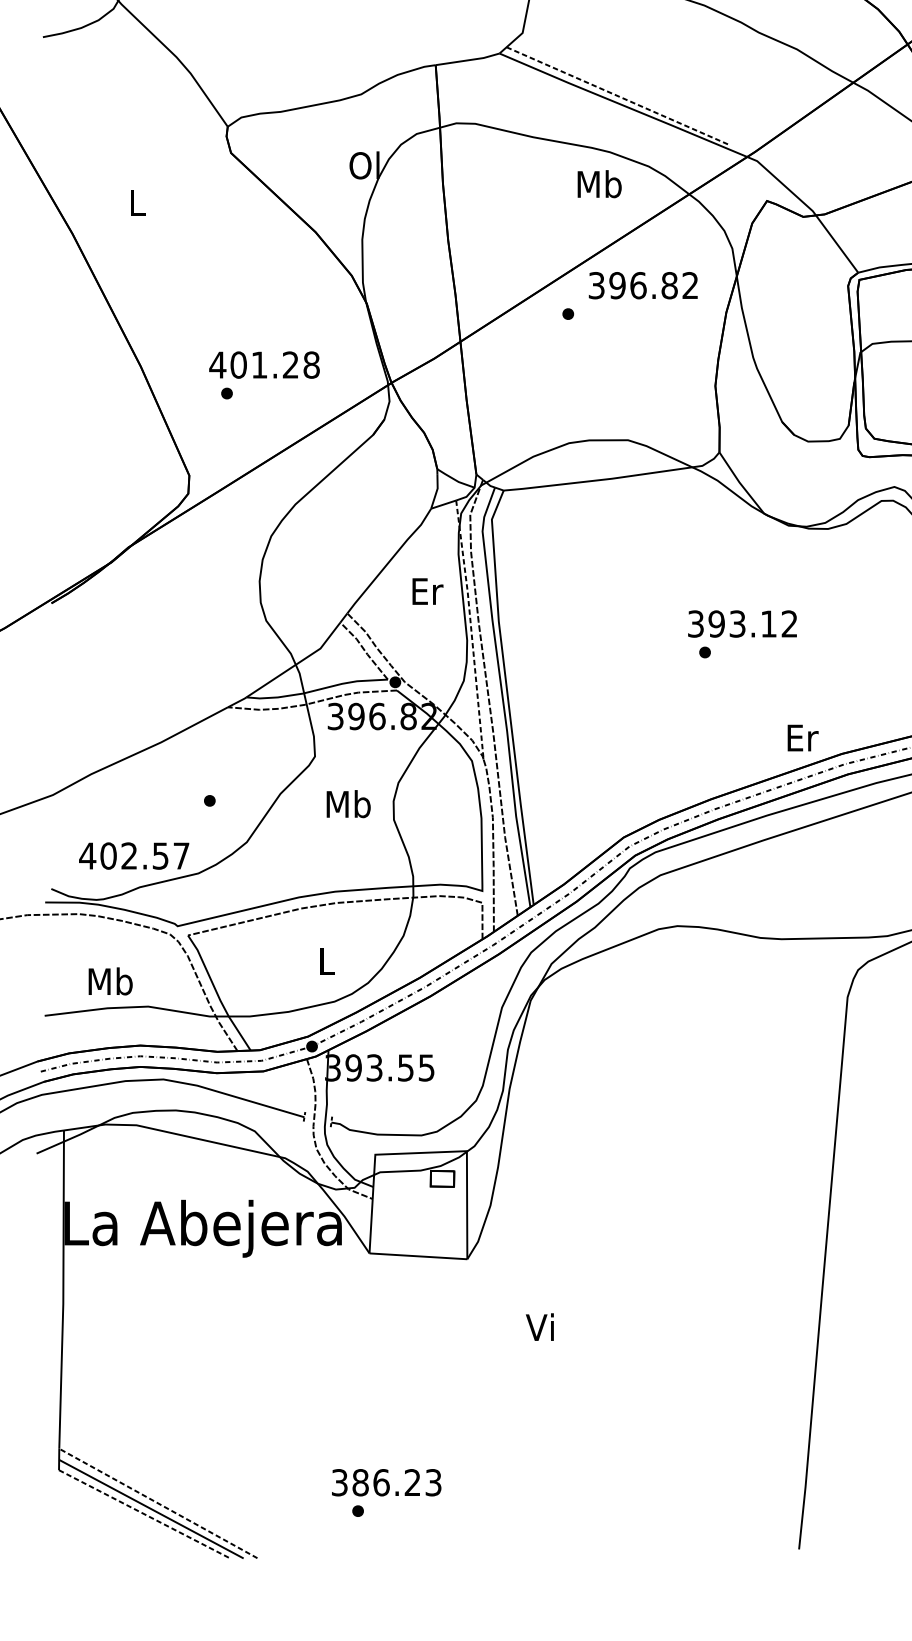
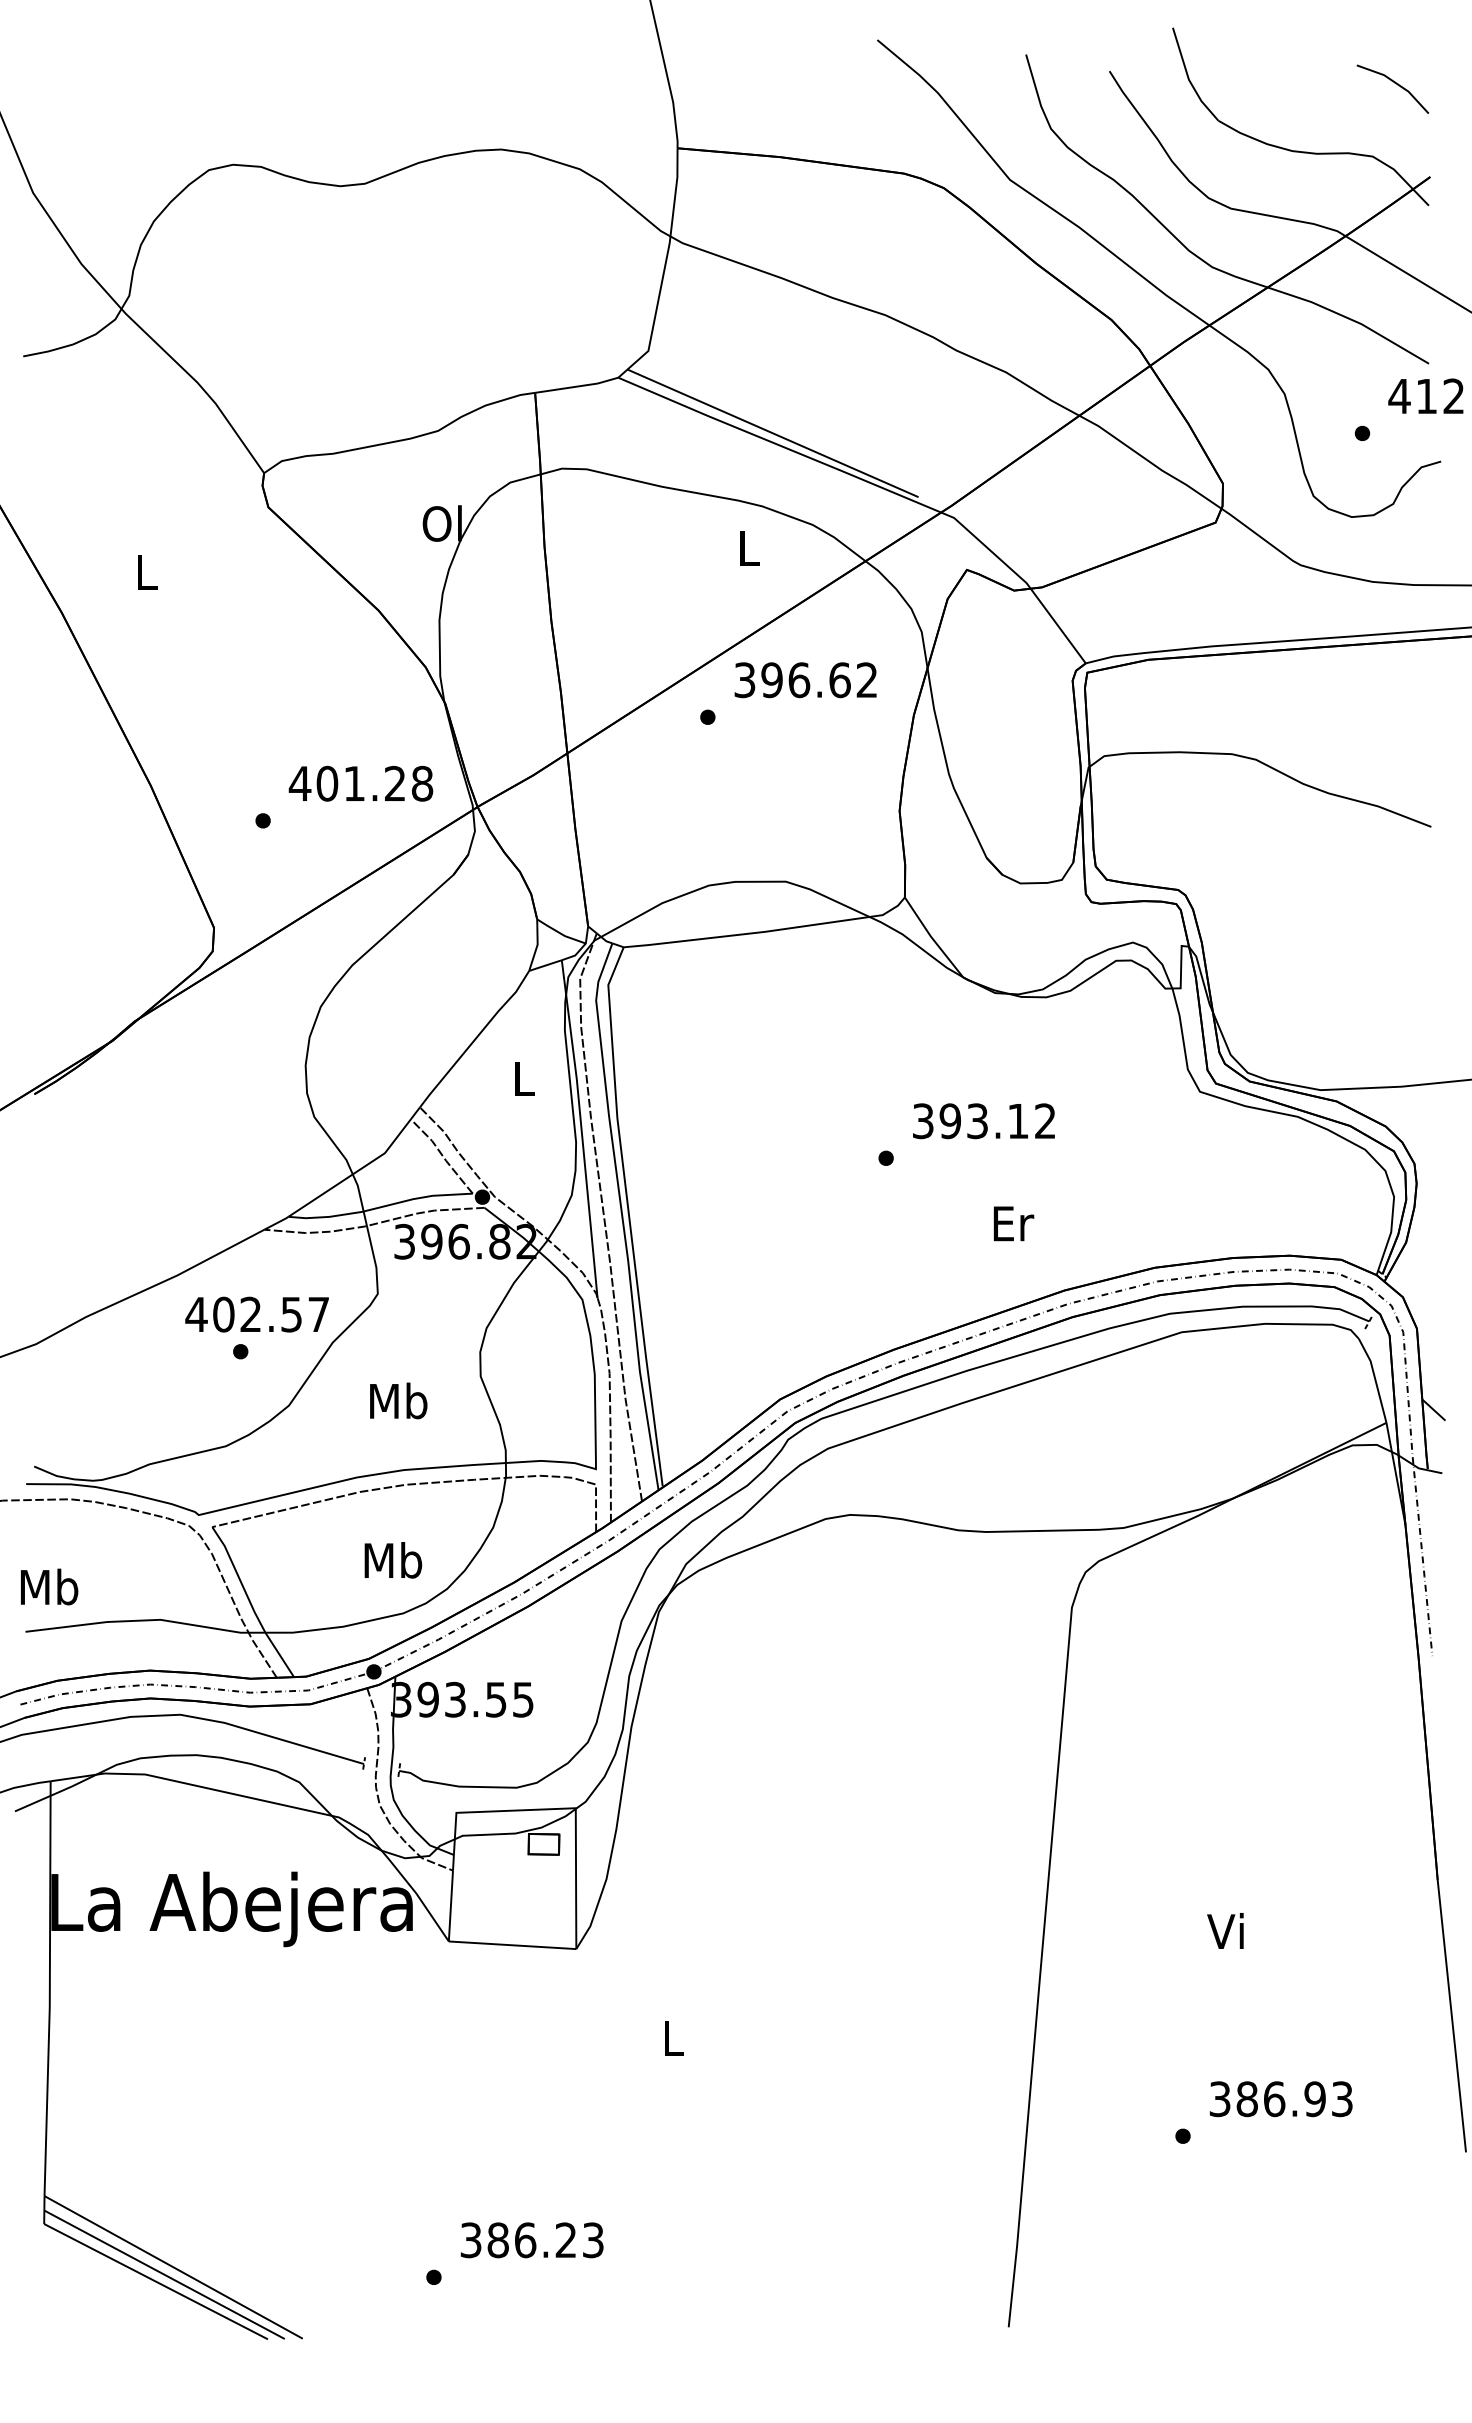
line: (618, 96) -> (773, 433), dashed -> solid
text: (599, 183) -> (748, 547), Mb -> L
text: (669, 285) -> (839, 679), 396.82 -> 396.62
text: (264, 364) -> (360, 783), moved
text: (428, 591) -> (525, 1078), Er -> L
text: (742, 624) -> (983, 1121), moved
line: (471, 629) -> (581, 1128), dashed -> solid
text: (802, 737) -> (1013, 1223), moved
text: (348, 803) -> (398, 1400), moved
text: (133, 855) -> (256, 1314), moved
text: (327, 961) -> (393, 1560), L -> Mb
text: (110, 981) -> (49, 1586), moved
text: (539, 1327) -> (670, 2037), Vi -> L
text: (386, 1482) -> (531, 2240), moved
line: (158, 1503) -> (173, 2267), dashed -> solid
line: (145, 1514) -> (156, 2281), dashed -> solid

